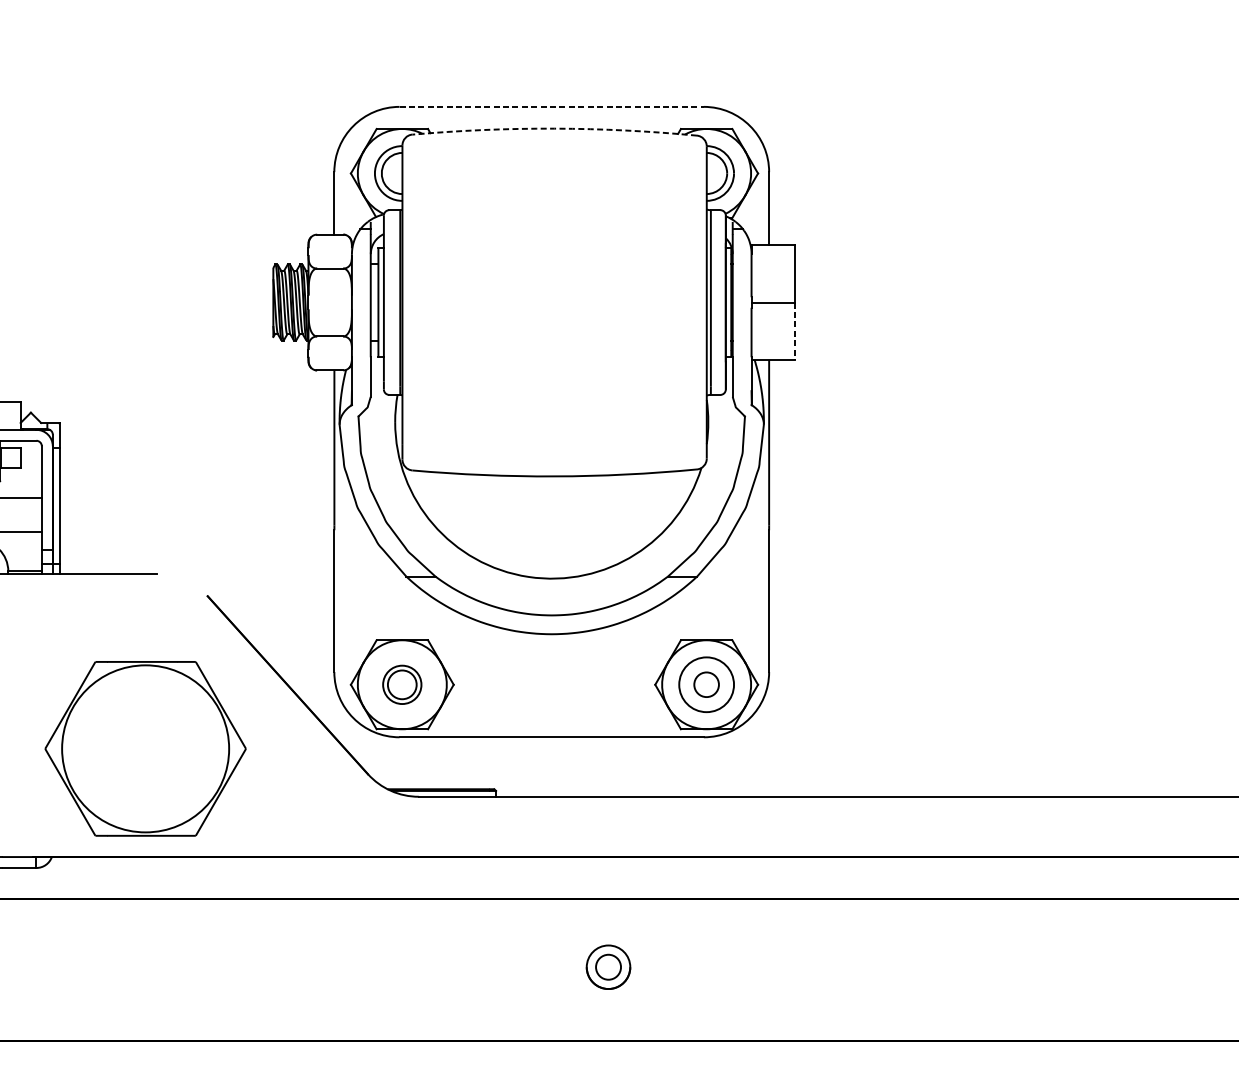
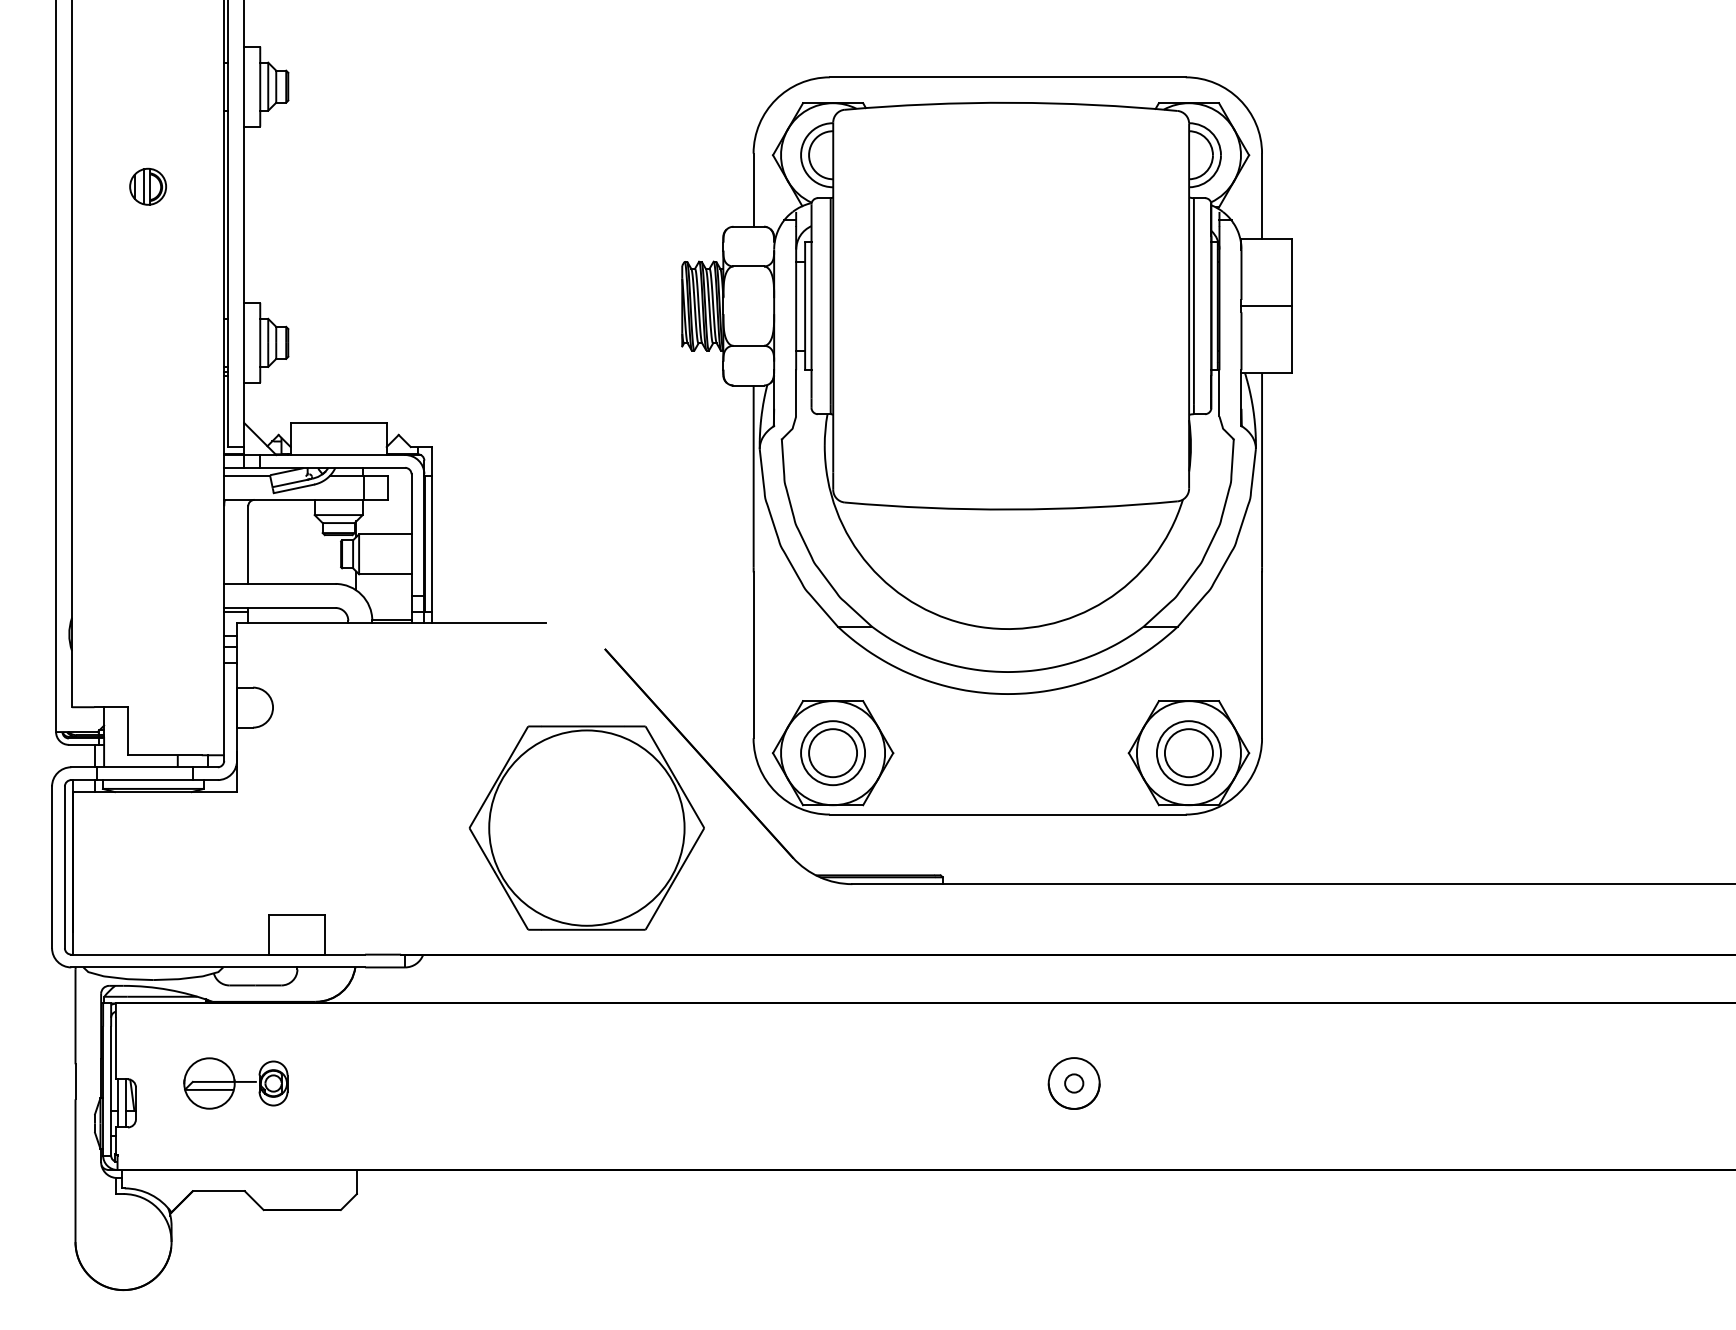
line: (551, 107) -> (1007, 77), dashed -> solid
arc: (554, 128) -> (1011, 102), dashed -> solid
line: (795, 331) -> (1292, 339), dashed -> solid
part: (401, 685) -> (832, 753), size x1.43
circle: (706, 685) -> (1188, 753), size x1.67
part: (145, 748) -> (586, 827), moved
circle: (608, 967) -> (1074, 1083), size x0.62

